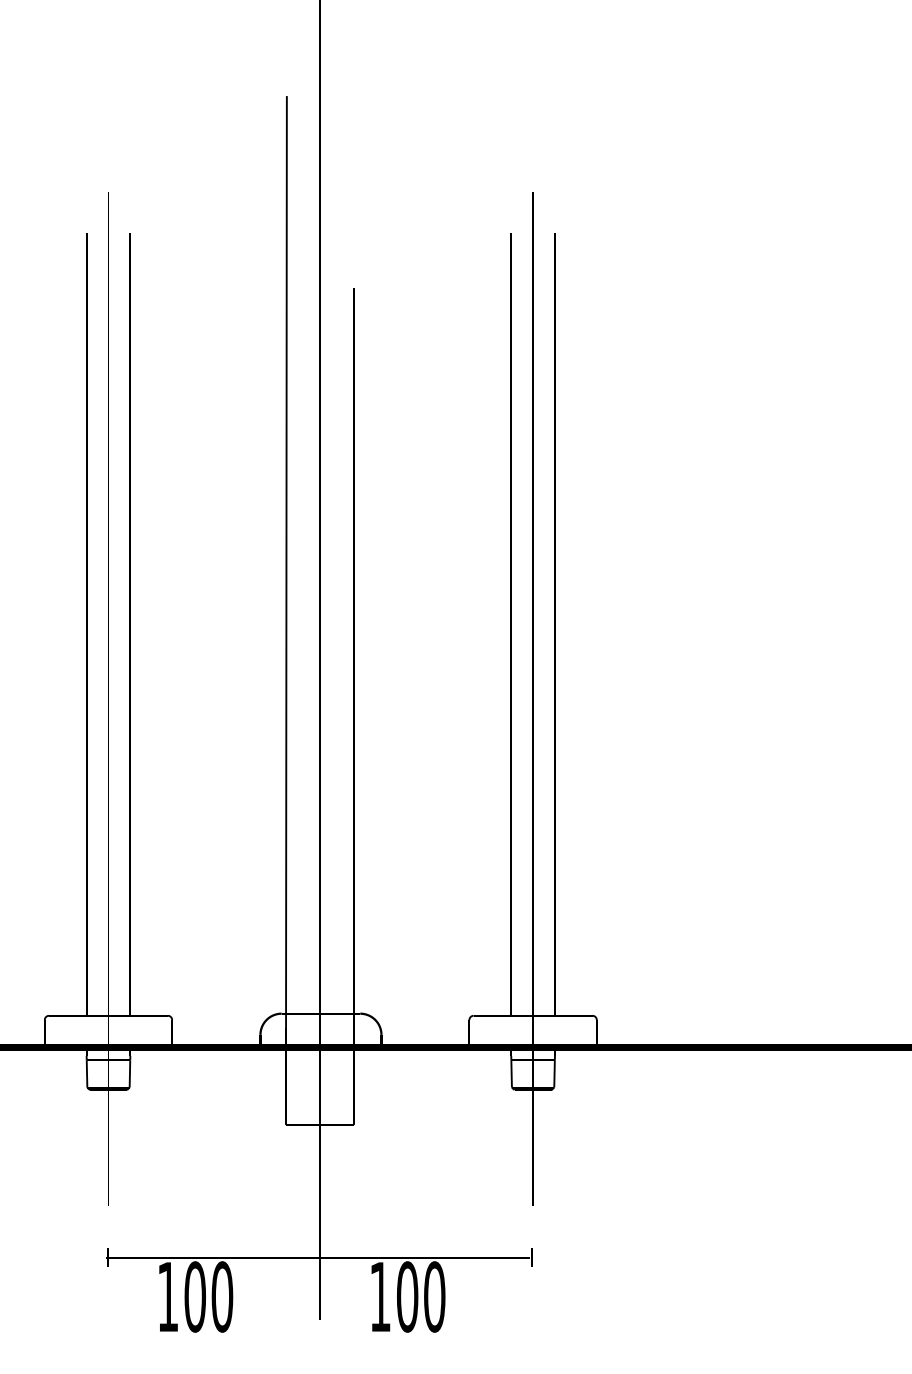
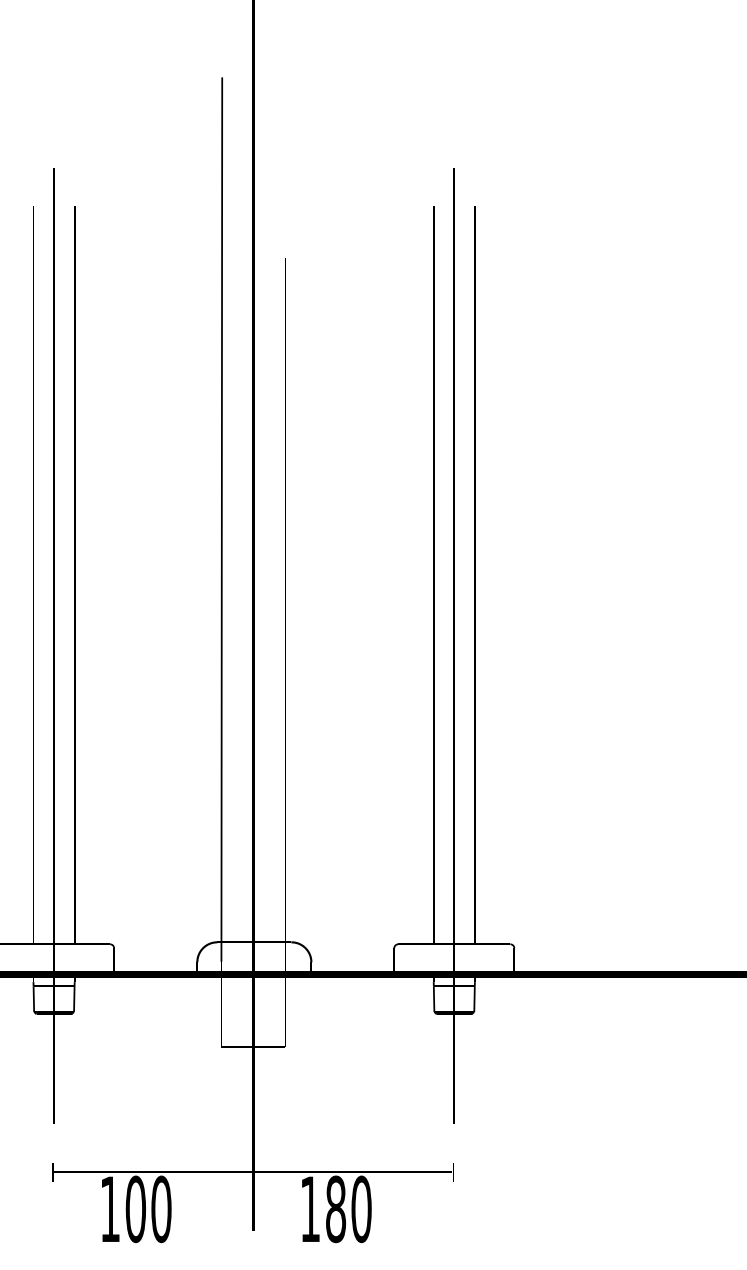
text: (407, 1296) -> (335, 1208), 100 -> 180

